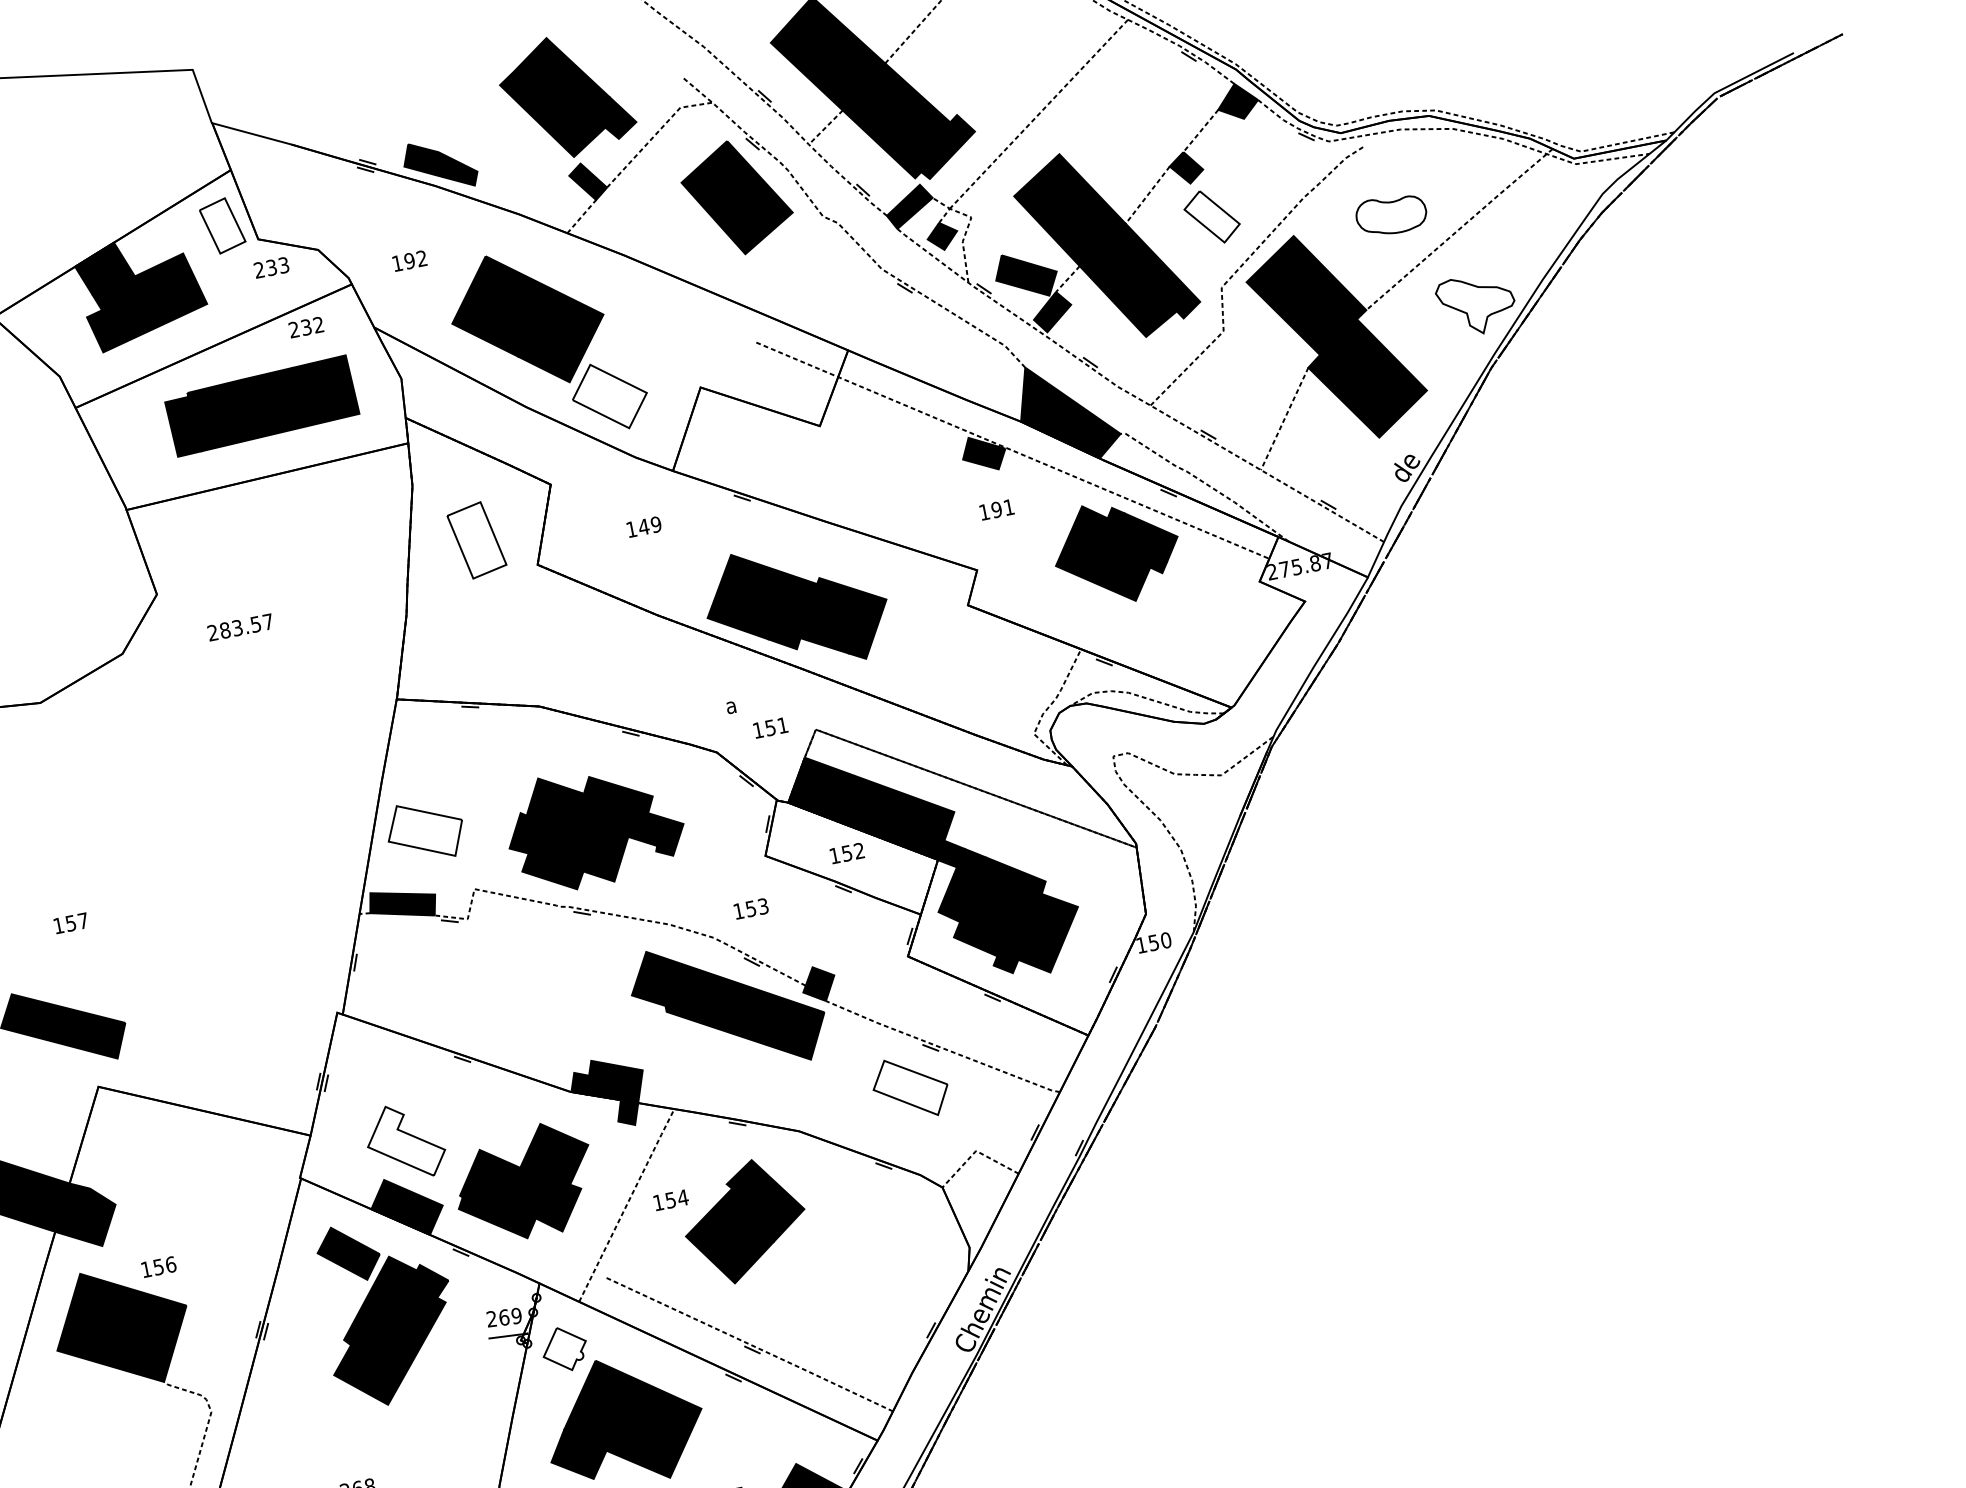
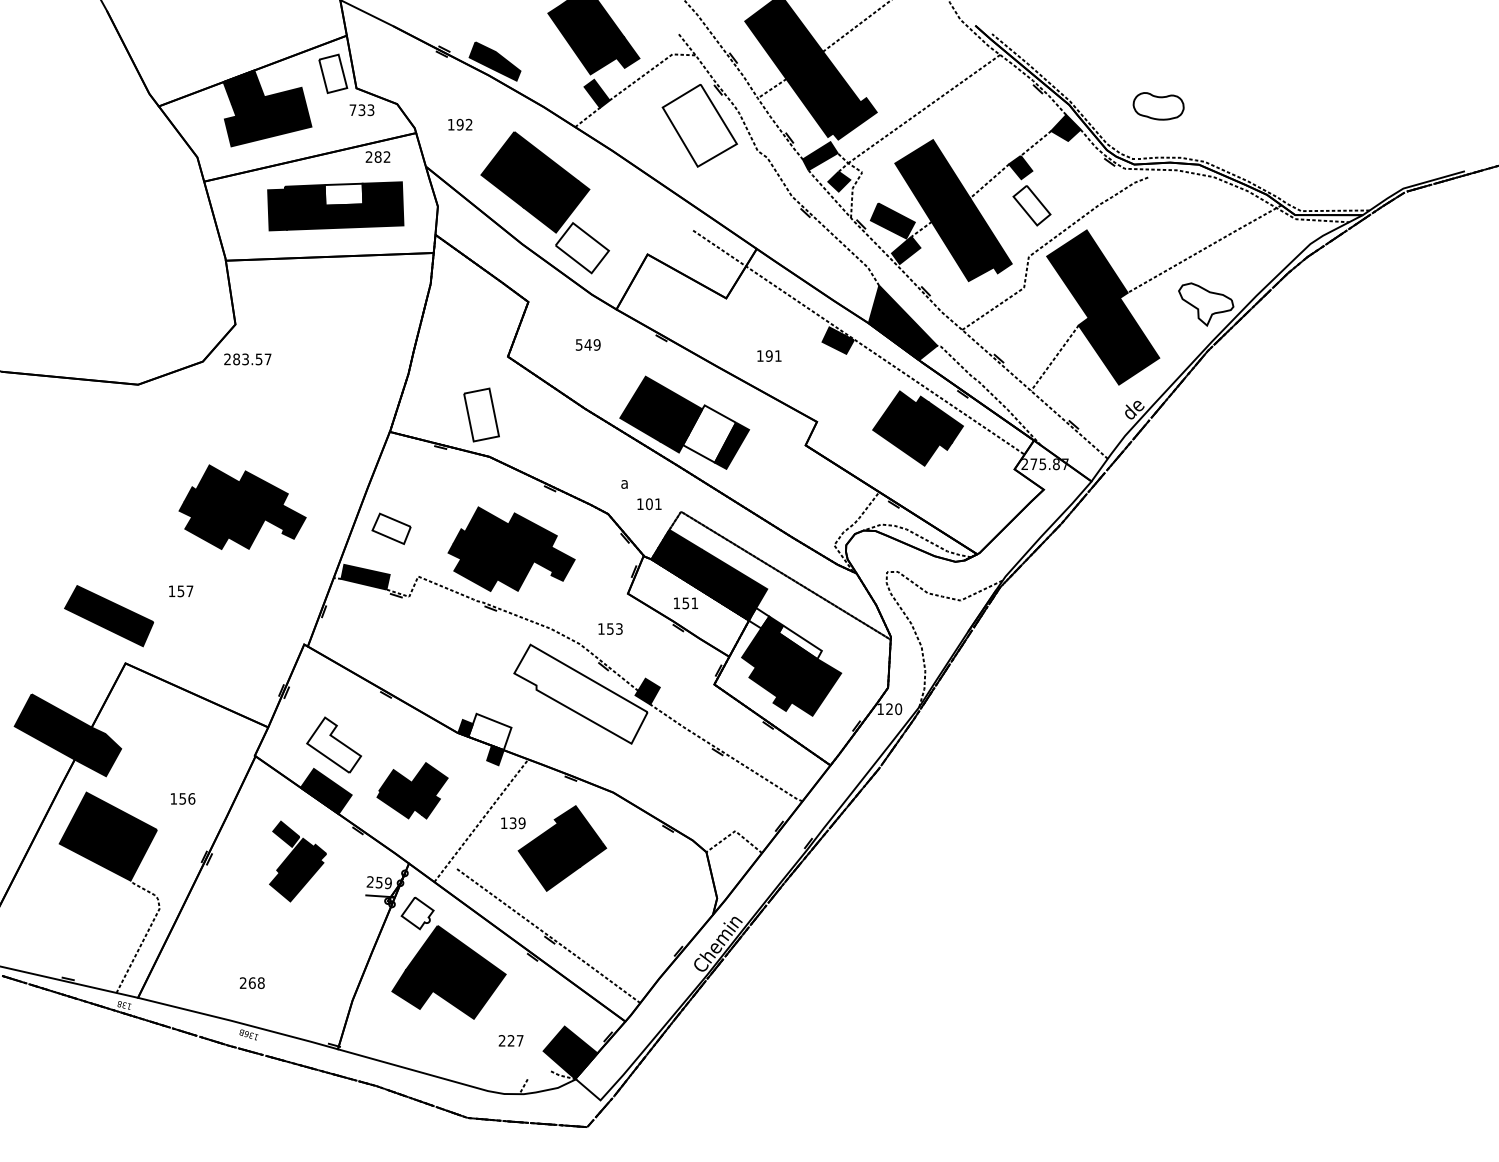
fill: (736, 197) -> (699, 125), removed
part: (1391, 215) -> (1158, 106), moved
text: (258, 269) -> (352, 109), 233 -> 733
text: (305, 326) -> (377, 156), 232 -> 282
fill: (269, 387) -> (343, 194), removed
text: (996, 509) -> (769, 355), moved
text: (630, 529) -> (578, 344), 149 -> 549
part: (476, 539) -> (481, 414), moved
fill: (833, 615) -> (709, 433), removed
text: (240, 627) -> (247, 359), moved
text: (769, 728) -> (648, 504), 151 -> 101
part: (425, 830) -> (391, 528), size x0.7
part: (215, 841) -> (242, 506), added
text: (858, 849) -> (694, 602), 152 -> 151
fill: (950, 854) -> (758, 618), removed
fill: (1012, 876) -> (799, 642), removed
text: (71, 923) -> (181, 591), moved
text: (1153, 943) -> (889, 709), 150 -> 120
fill: (727, 1004) -> (580, 693), removed
fill: (613, 1081) -> (489, 731), removed
part: (910, 1087) -> (697, 777), removed
part: (524, 1182) -> (412, 790), size x0.7
text: (676, 1199) -> (517, 823), 154 -> 139
text: (159, 1266) -> (183, 798), moved
part: (386, 1310) -> (297, 861), size x0.6
text: (503, 1317) -> (378, 882), 269 -> 259

